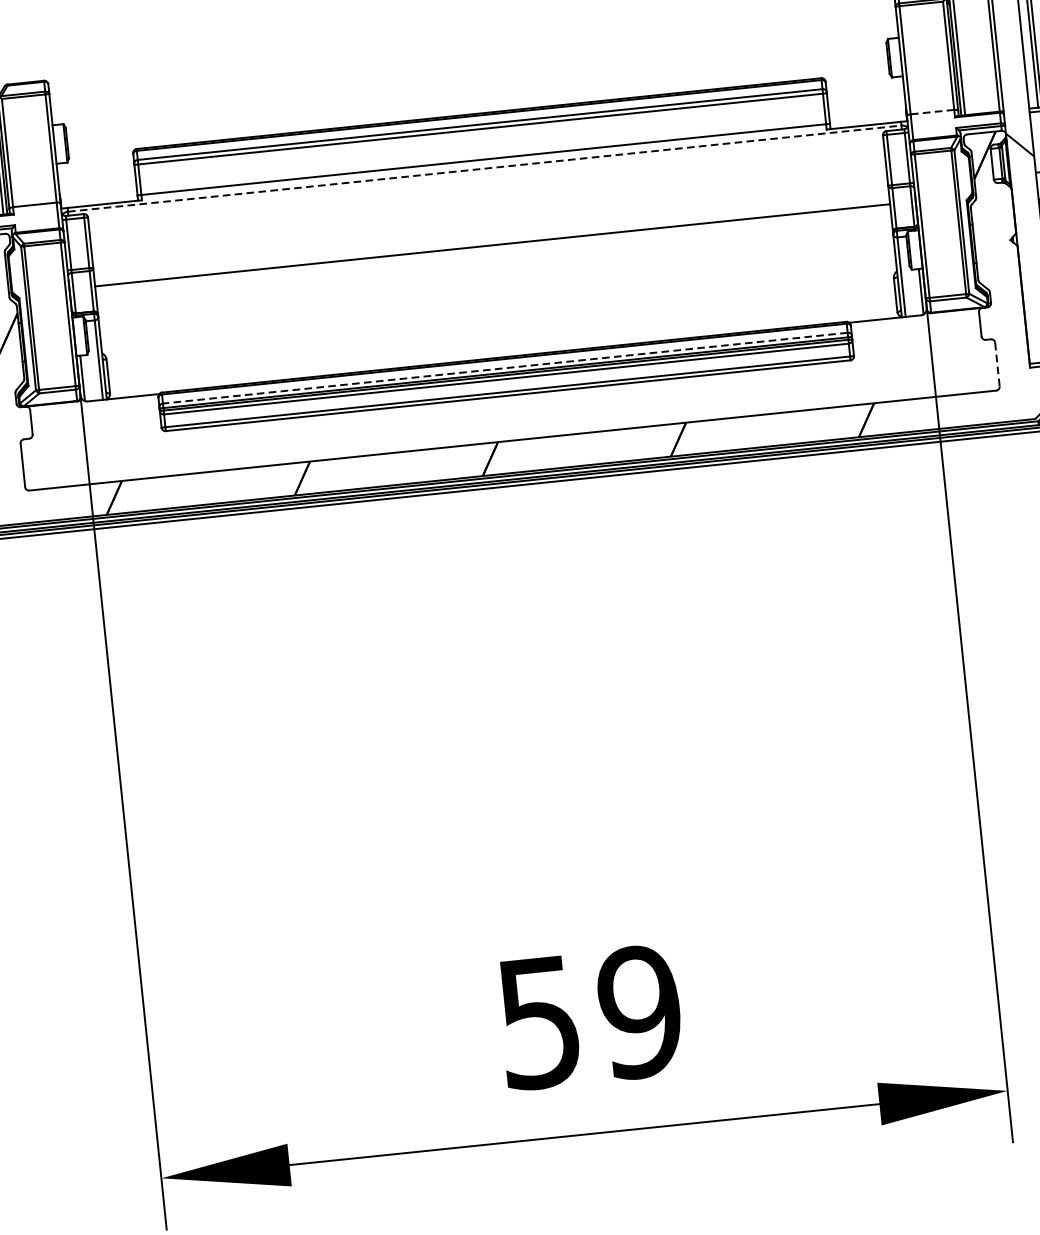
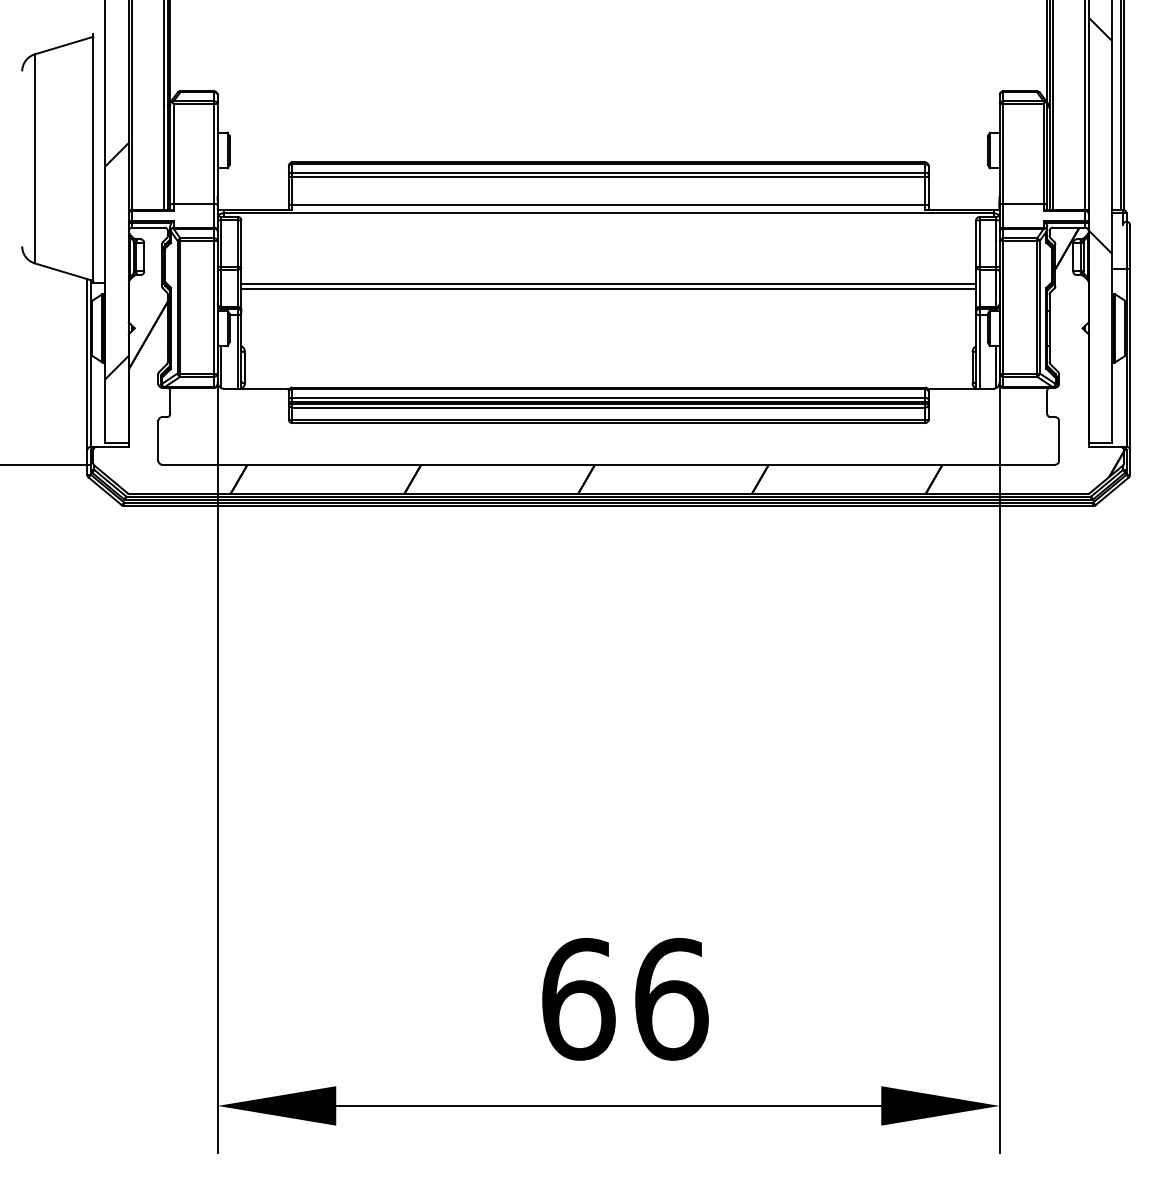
line: (931, 111) -> (1022, 203), dashed -> solid
line: (485, 168) -> (609, 213), dashed -> solid
line: (492, 250) -> (608, 288), added
line: (998, 365) -> (1059, 441), dashed -> solid
line: (505, 368) -> (608, 397), dashed -> solid
text: (590, 1017) -> (625, 999), 59 -> 66

